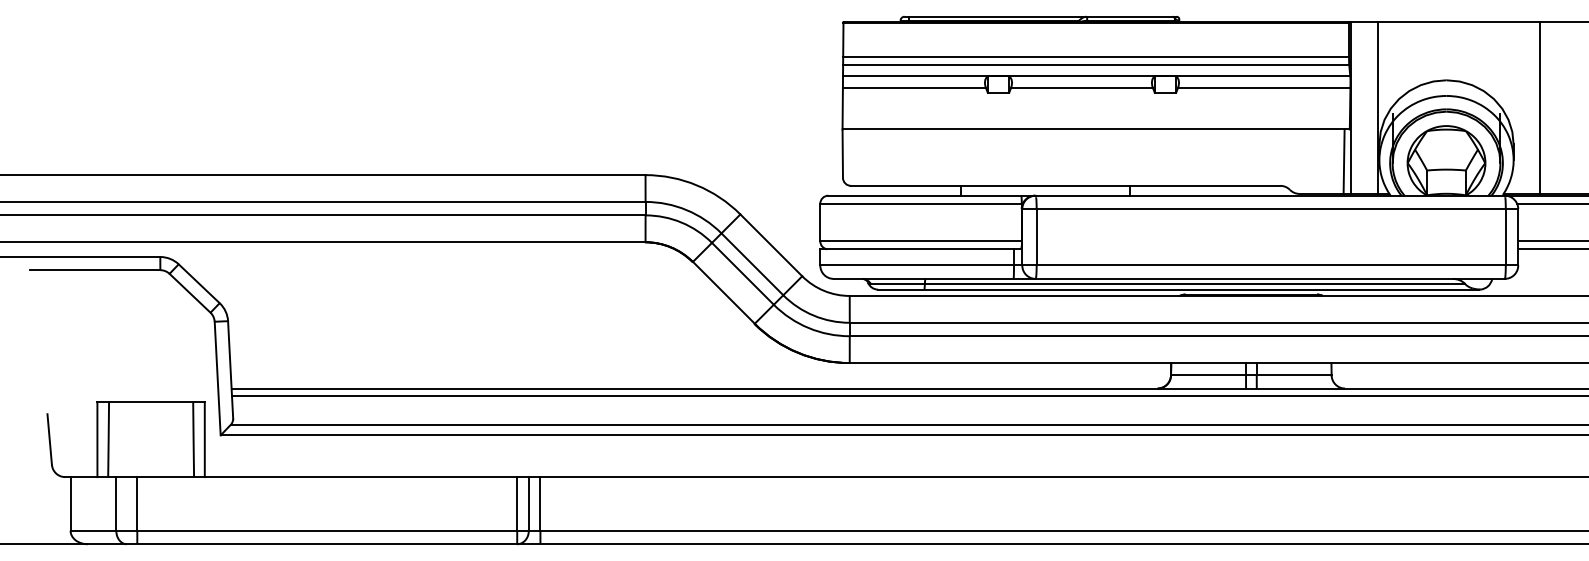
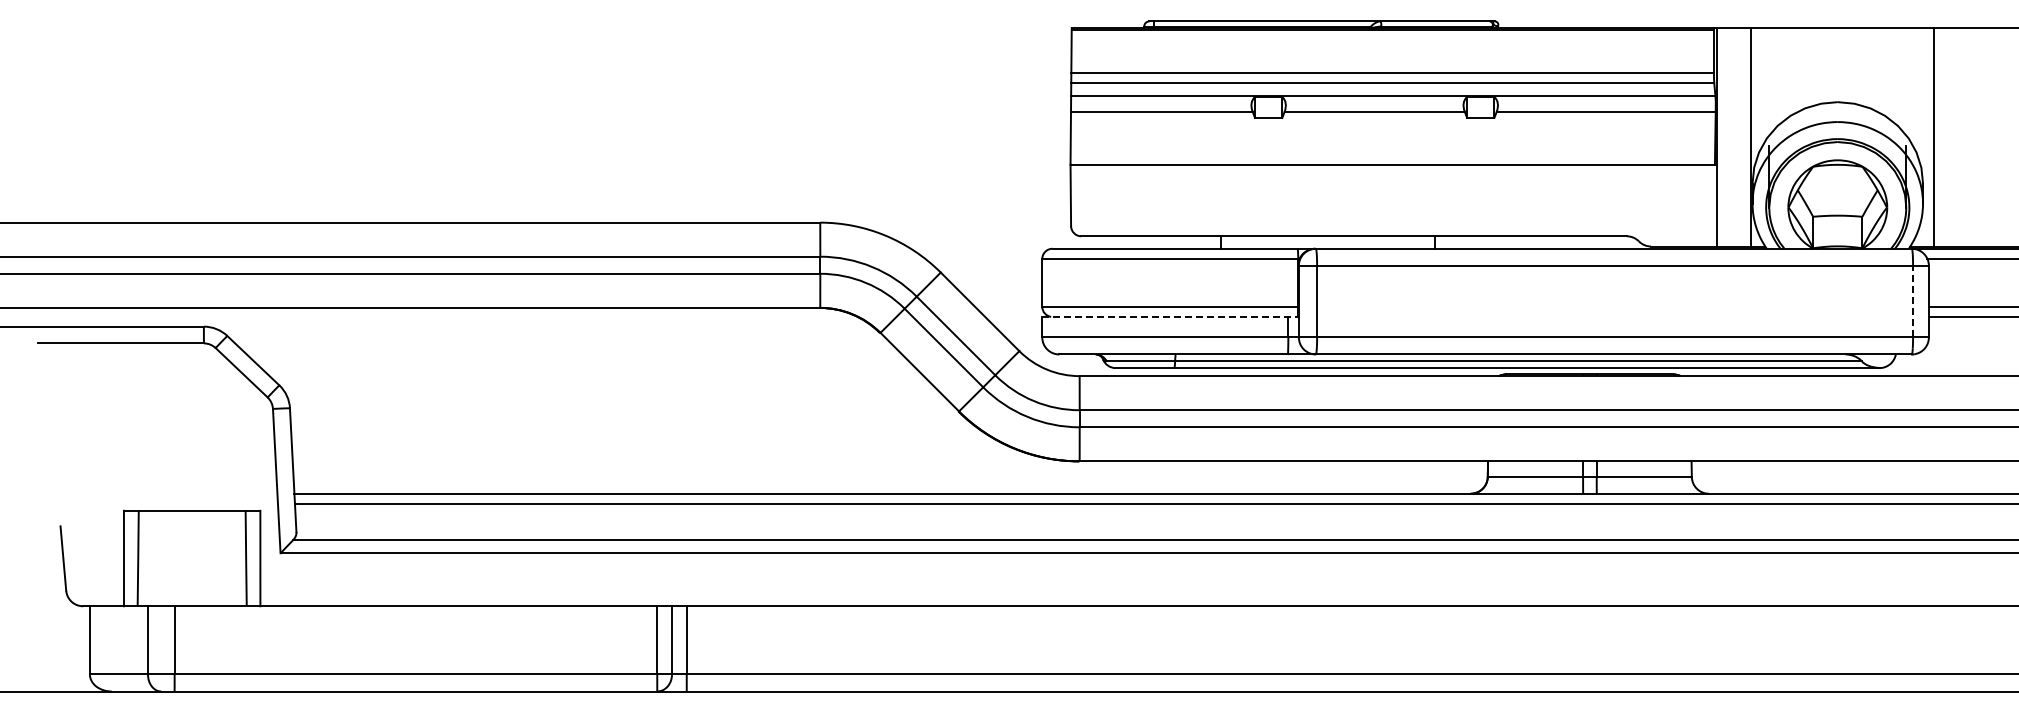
line: (1540, 108) -> (1934, 137), moved
line: (1343, 161) -> (1707, 205), removed
line: (1506, 237) -> (1913, 301), solid -> dashed
line: (922, 249) -> (1171, 316), solid -> dashed

